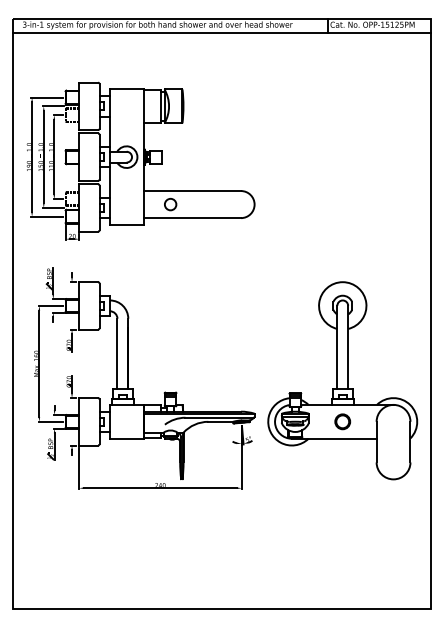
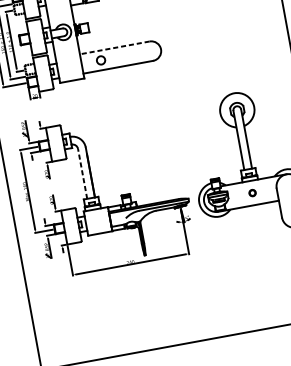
line: (192, 191) -> (114, 48), solid -> dashed
line: (117, 353) -> (82, 173), solid -> dashed
part: (342, 421) -> (252, 192), size x0.6

